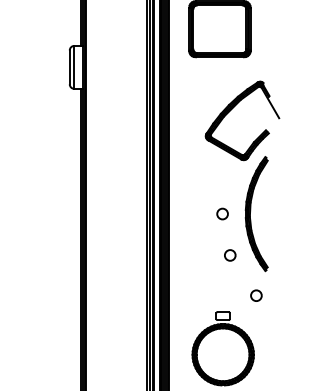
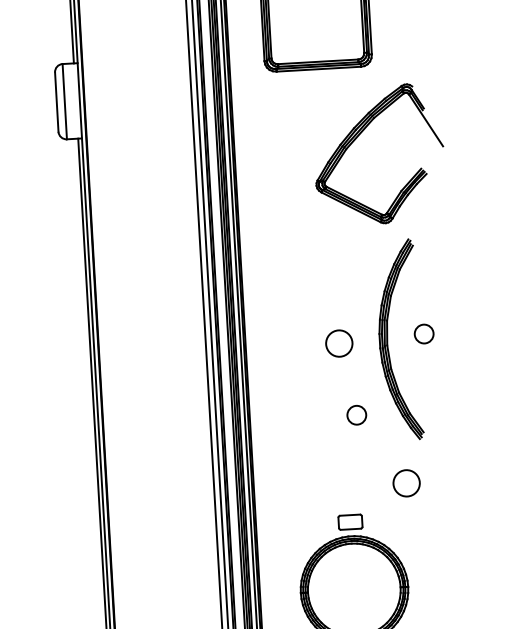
part: (232, 109) -> (360, 135), moved
circle: (271, 211) -> (424, 334), added
circle: (222, 213) -> (339, 342), size x1.4
circle: (256, 295) -> (406, 482), size x1.4

